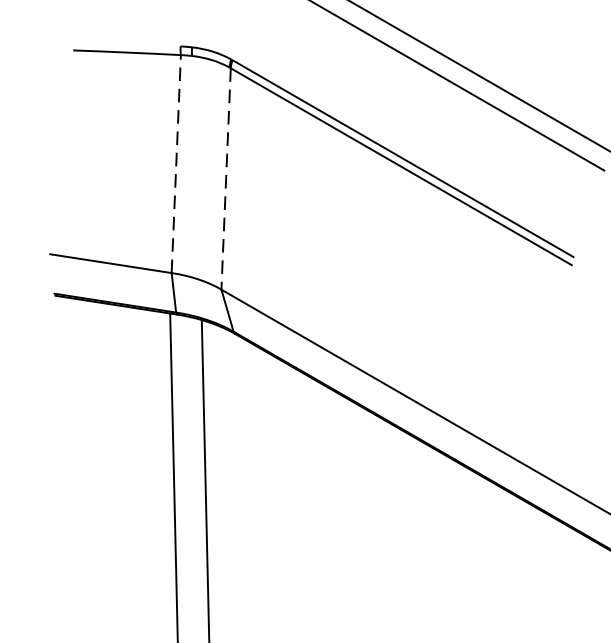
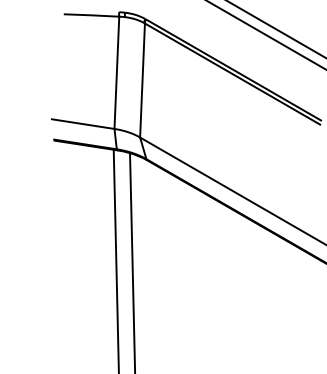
line: (175, 163) -> (116, 72), dashed -> solid
line: (226, 180) -> (142, 81), dashed -> solid

